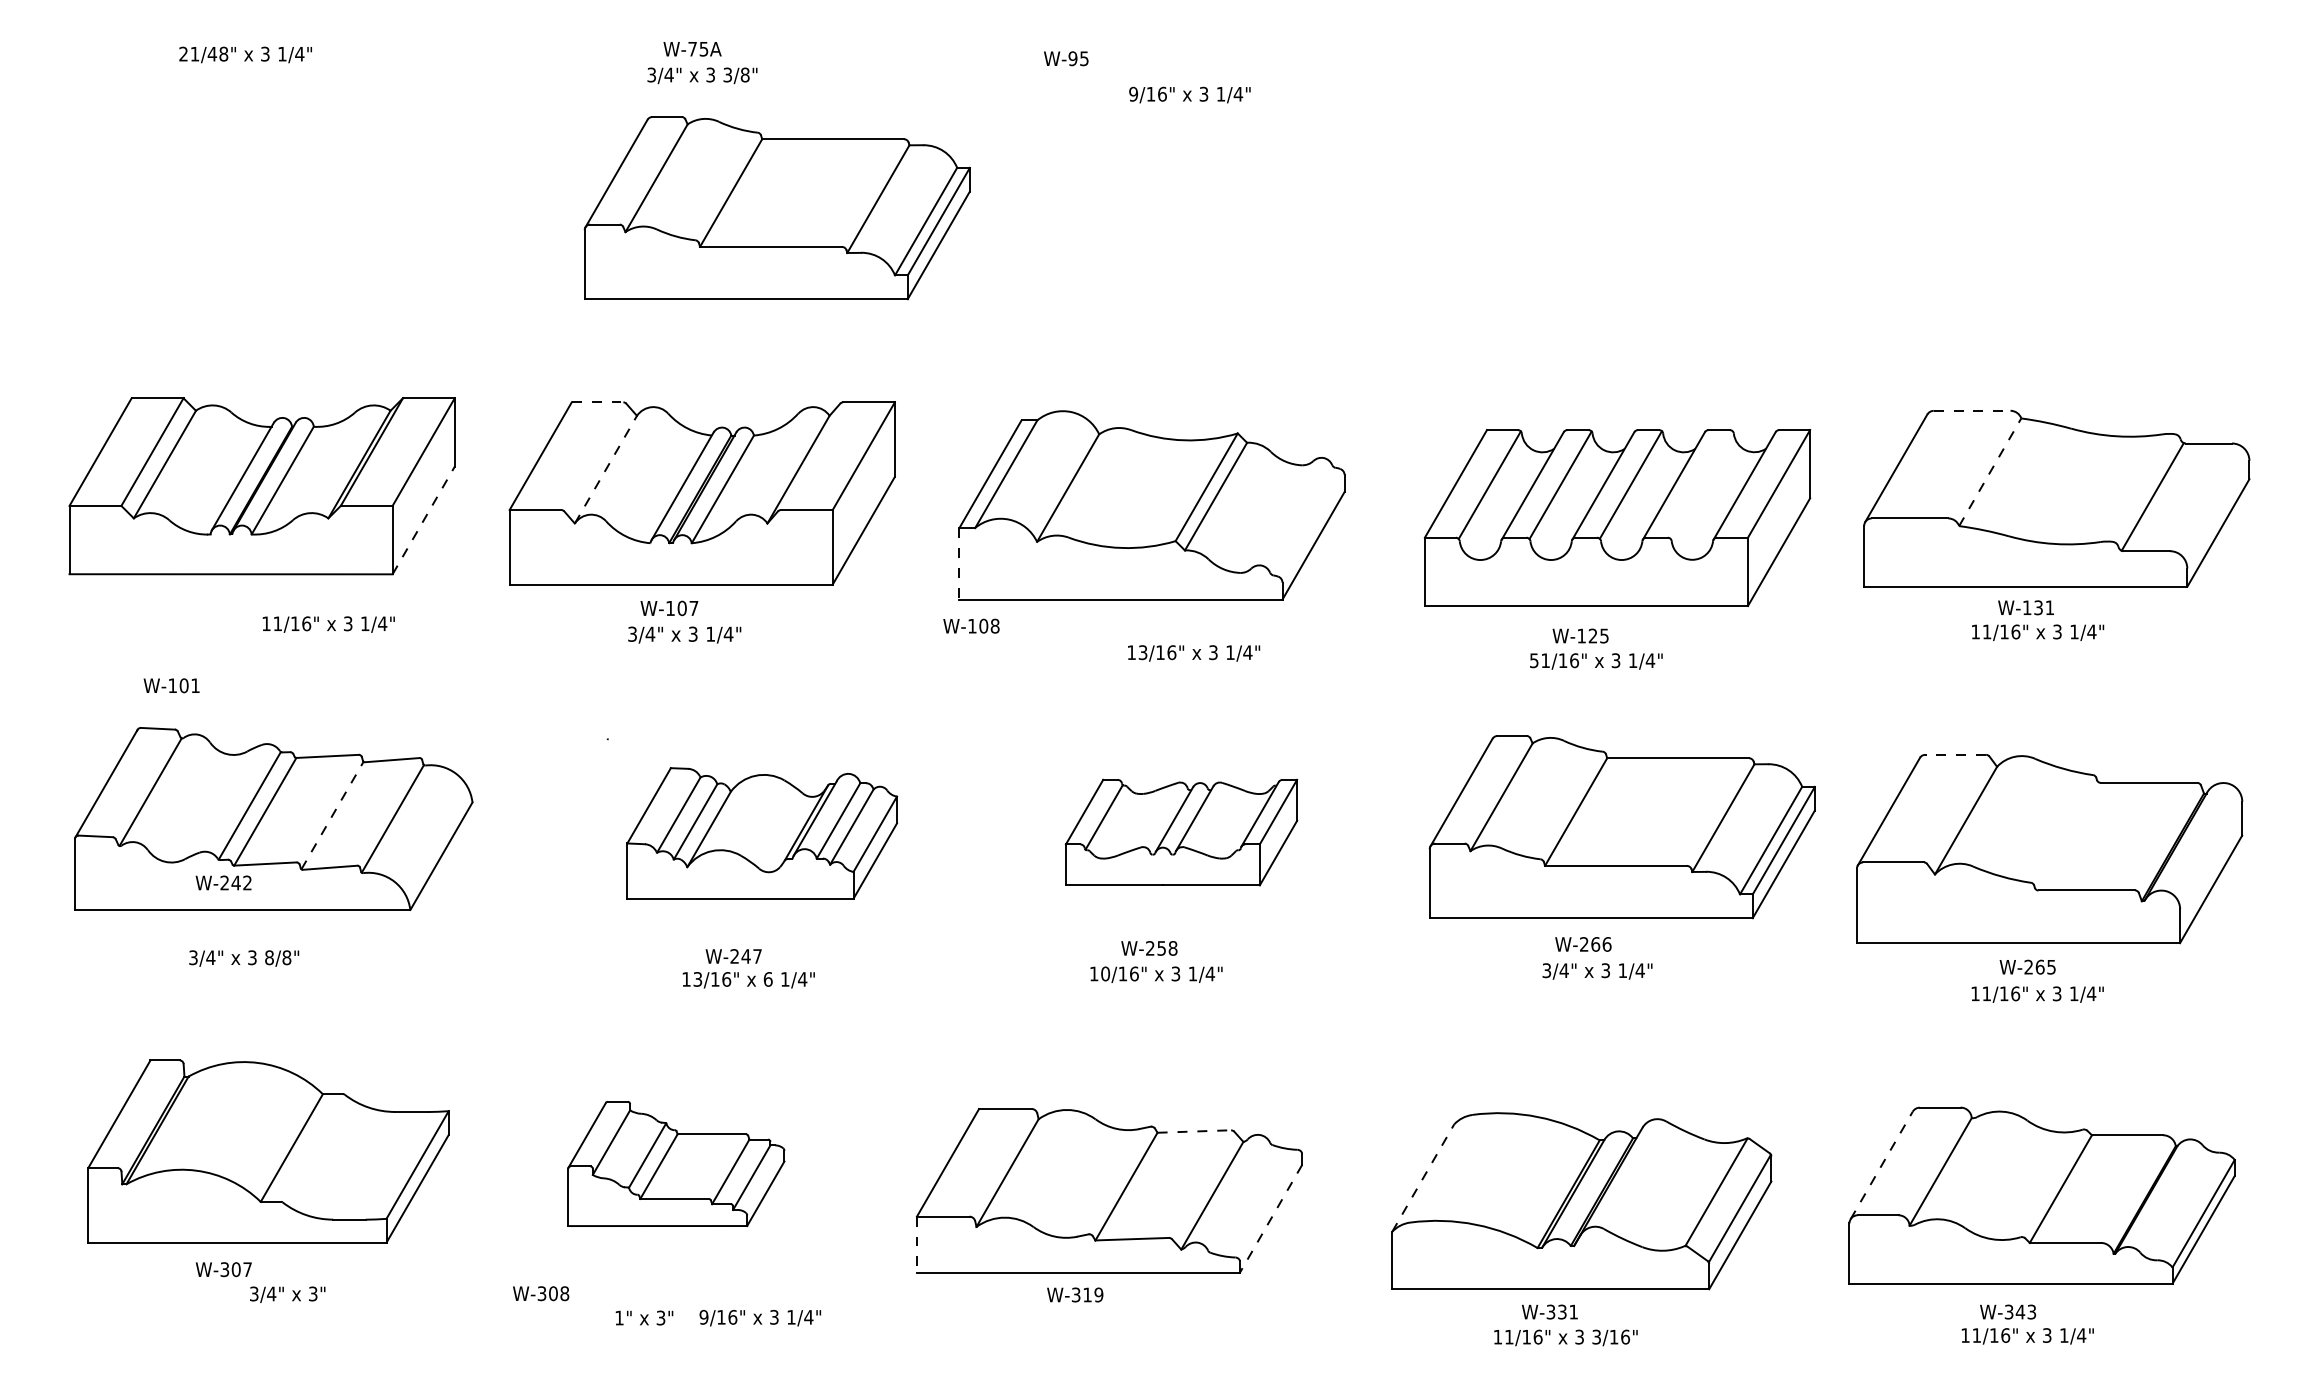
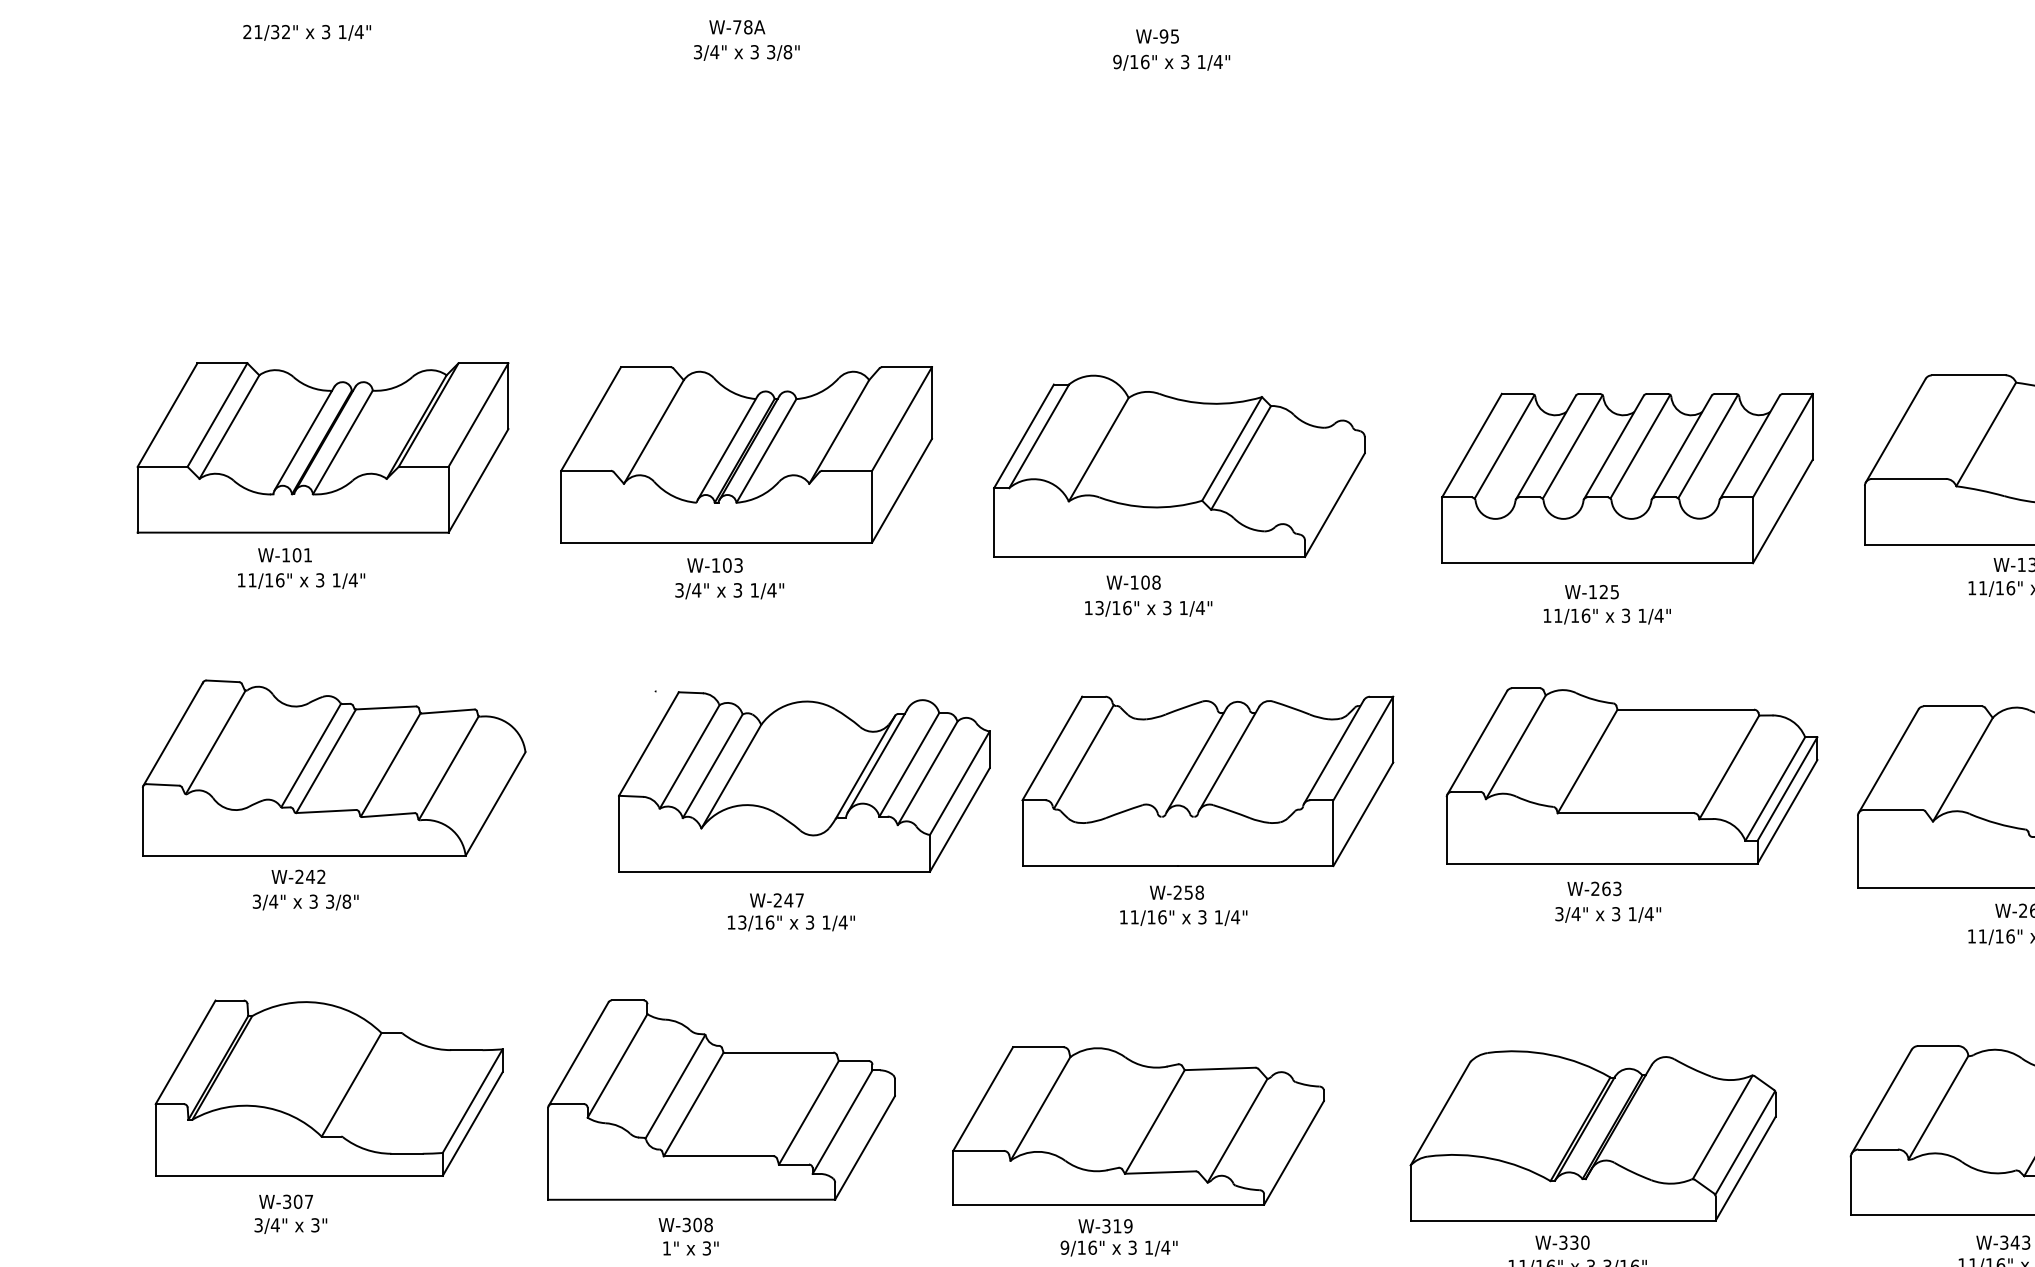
text: (703, 48) -> (747, 26), W-75A -> W-78A
text: (217, 53) -> (280, 31), 21/48" -> 21/32"
text: (1066, 58) -> (1157, 36), moved
text: (1189, 94) -> (1171, 62), moved
part: (776, 208) -> (818, 180), removed
line: (597, 402) -> (645, 367), dashed -> solid
line: (1972, 410) -> (1969, 375), dashed -> solid
line: (606, 469) -> (654, 431), dashed -> solid
line: (1990, 471) -> (1986, 433), dashed -> solid
line: (1701, 484) -> (1708, 446), added
line: (423, 520) -> (478, 480), dashed -> solid
line: (959, 563) -> (994, 522), dashed -> solid
text: (693, 608) -> (738, 565), W-107 -> W-103
text: (328, 624) -> (301, 580), moved
text: (971, 625) -> (1133, 581), moved
text: (1194, 653) -> (1149, 608), moved
text: (1534, 660) -> (1547, 615), 51/16" -> 11/16"
text: (171, 685) -> (284, 554), moved
line: (1955, 754) -> (1952, 706), dashed -> solid
line: (332, 815) -> (390, 764), dashed -> solid
part: (1181, 832) -> (1207, 781), size x1.67
part: (761, 833) -> (803, 782), size x1.43
text: (223, 882) -> (298, 876), moved
text: (1606, 944) -> (1616, 888), W-266 -> W-263
text: (269, 957) -> (330, 901), 8/8" -> 3/8"
text: (1105, 973) -> (1134, 916), 10/16" -> 11/16"
text: (767, 979) -> (809, 922), 6 -> 3
line: (1194, 1131) -> (1220, 1068), dashed -> solid
part: (676, 1163) -> (721, 1099), size x1.67
line: (1881, 1165) -> (1881, 1101), dashed -> solid
line: (1423, 1177) -> (1440, 1113), dashed -> solid
line: (1270, 1219) -> (1293, 1153), dashed -> solid
line: (916, 1244) -> (952, 1177), dashed -> solid
text: (541, 1293) -> (686, 1224), moved
text: (287, 1294) -> (290, 1225), moved
text: (1573, 1311) -> (1585, 1242), W-331 -> W-330
text: (759, 1318) -> (1118, 1248), moved

